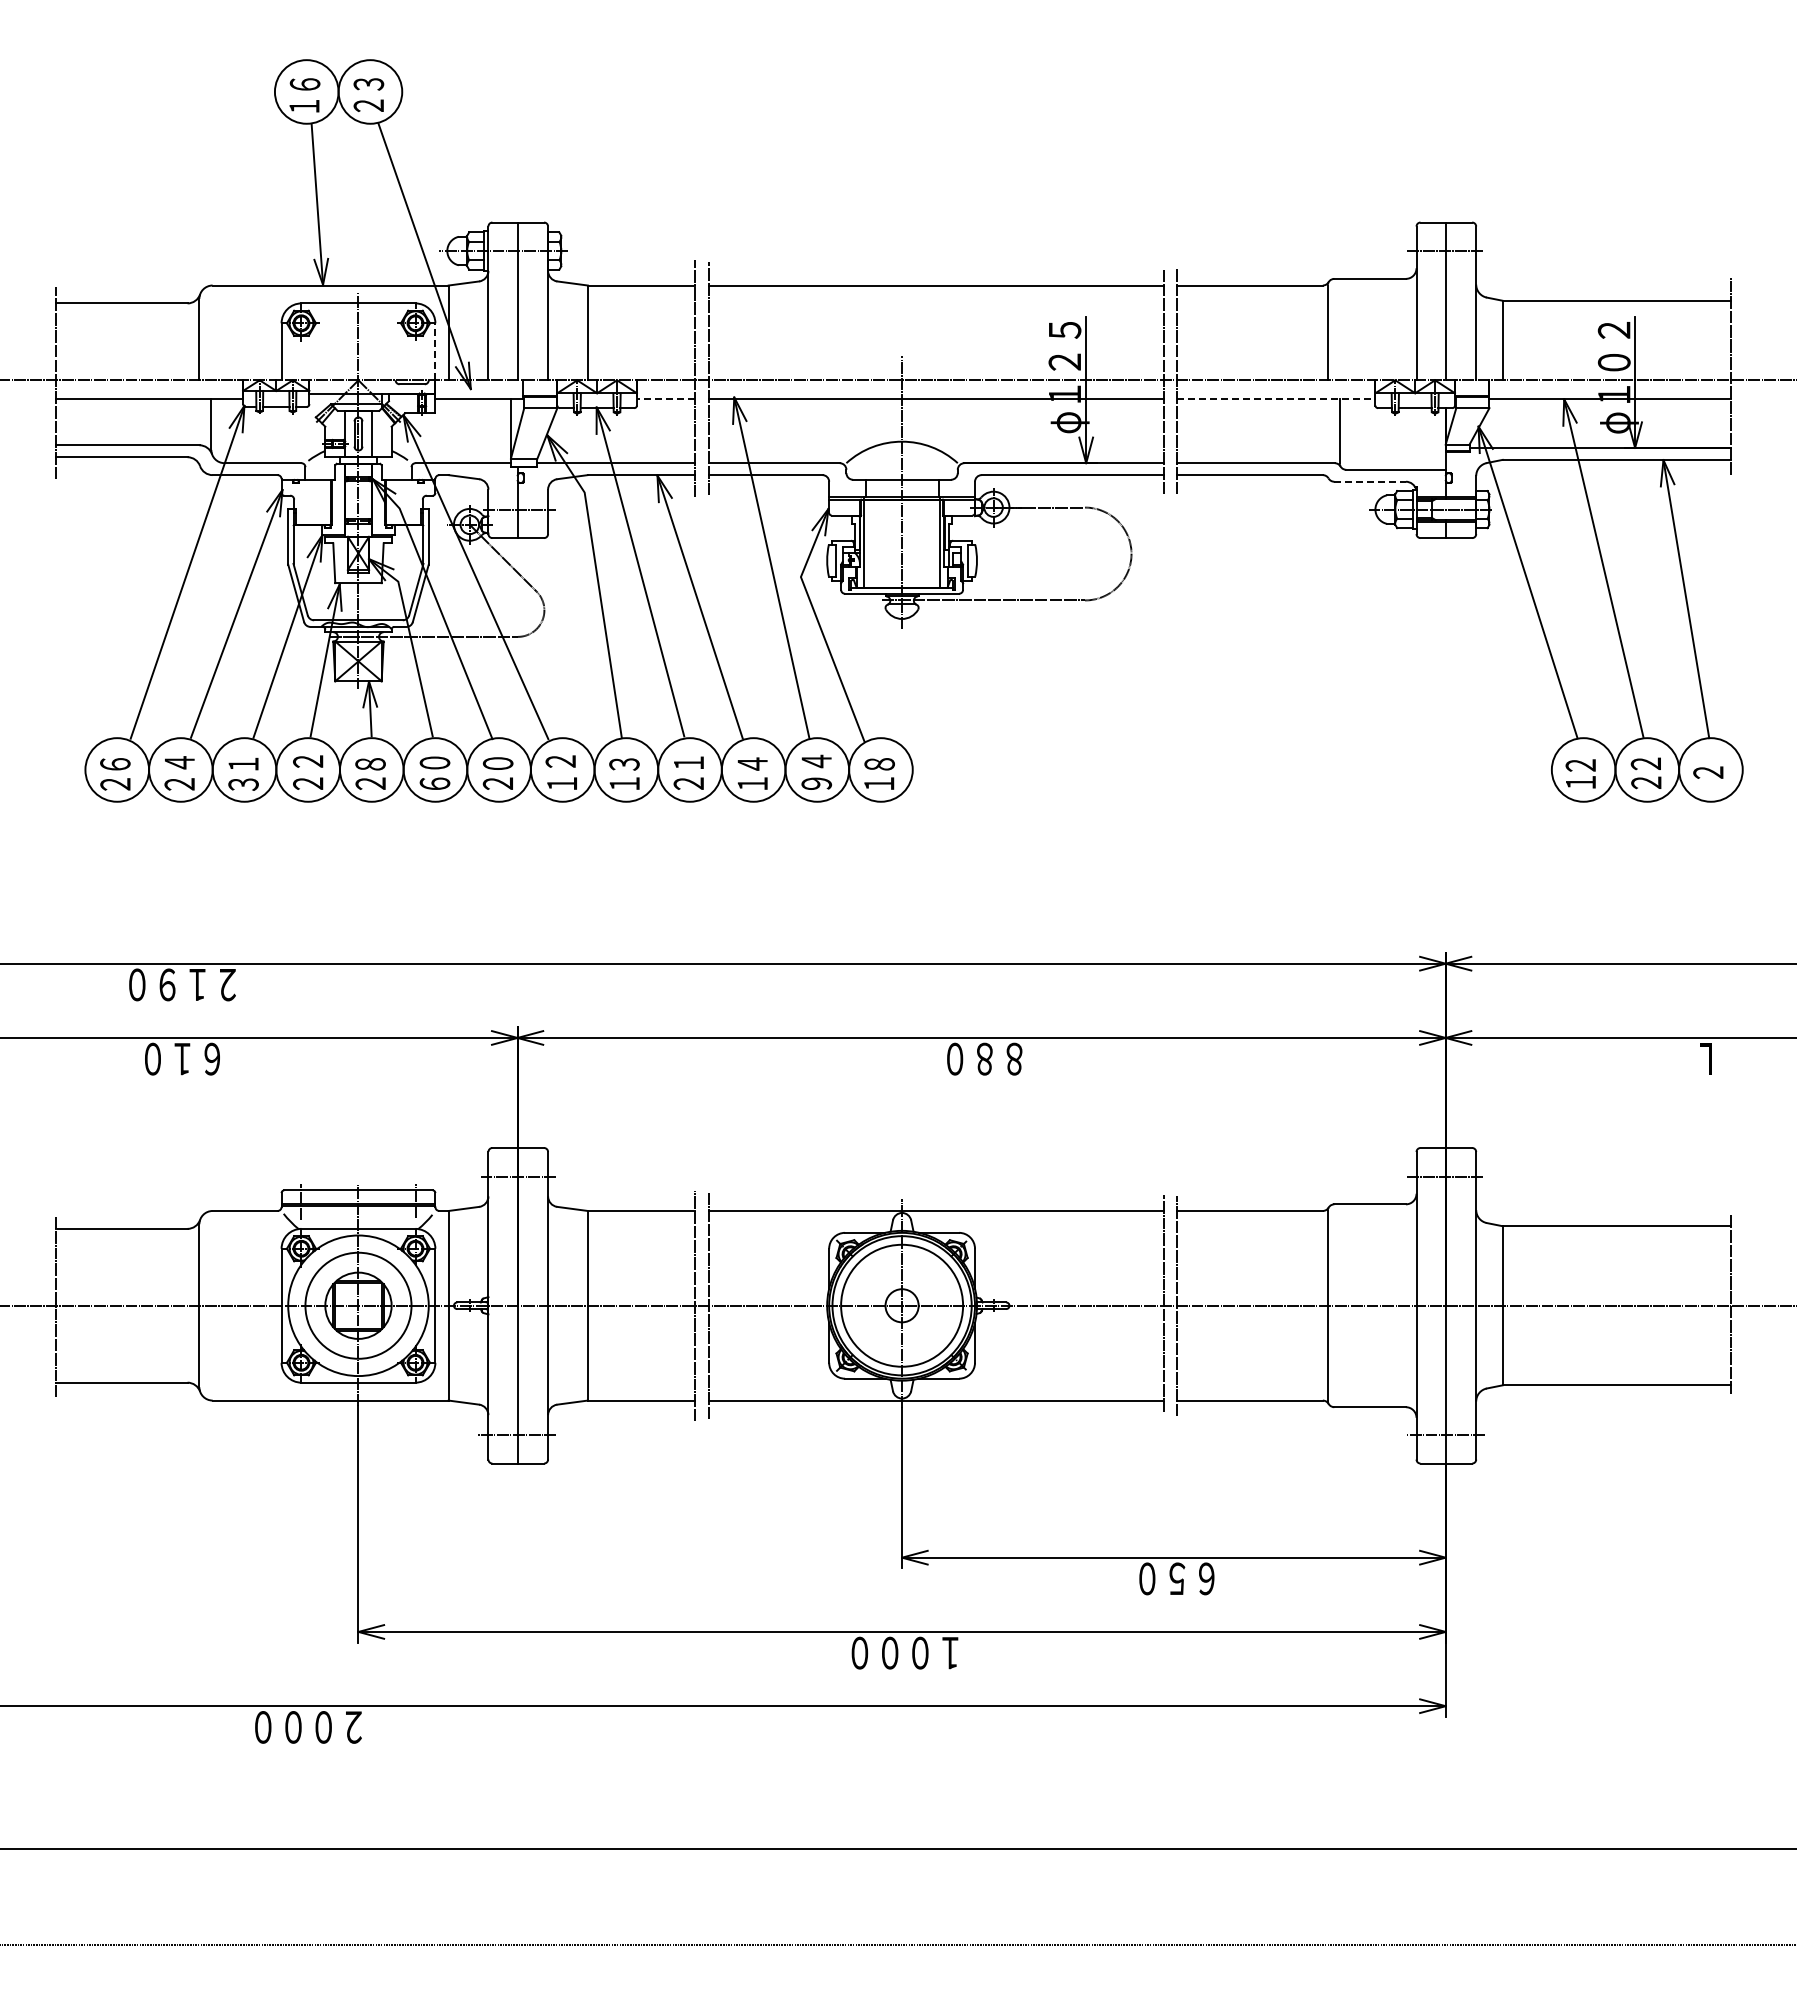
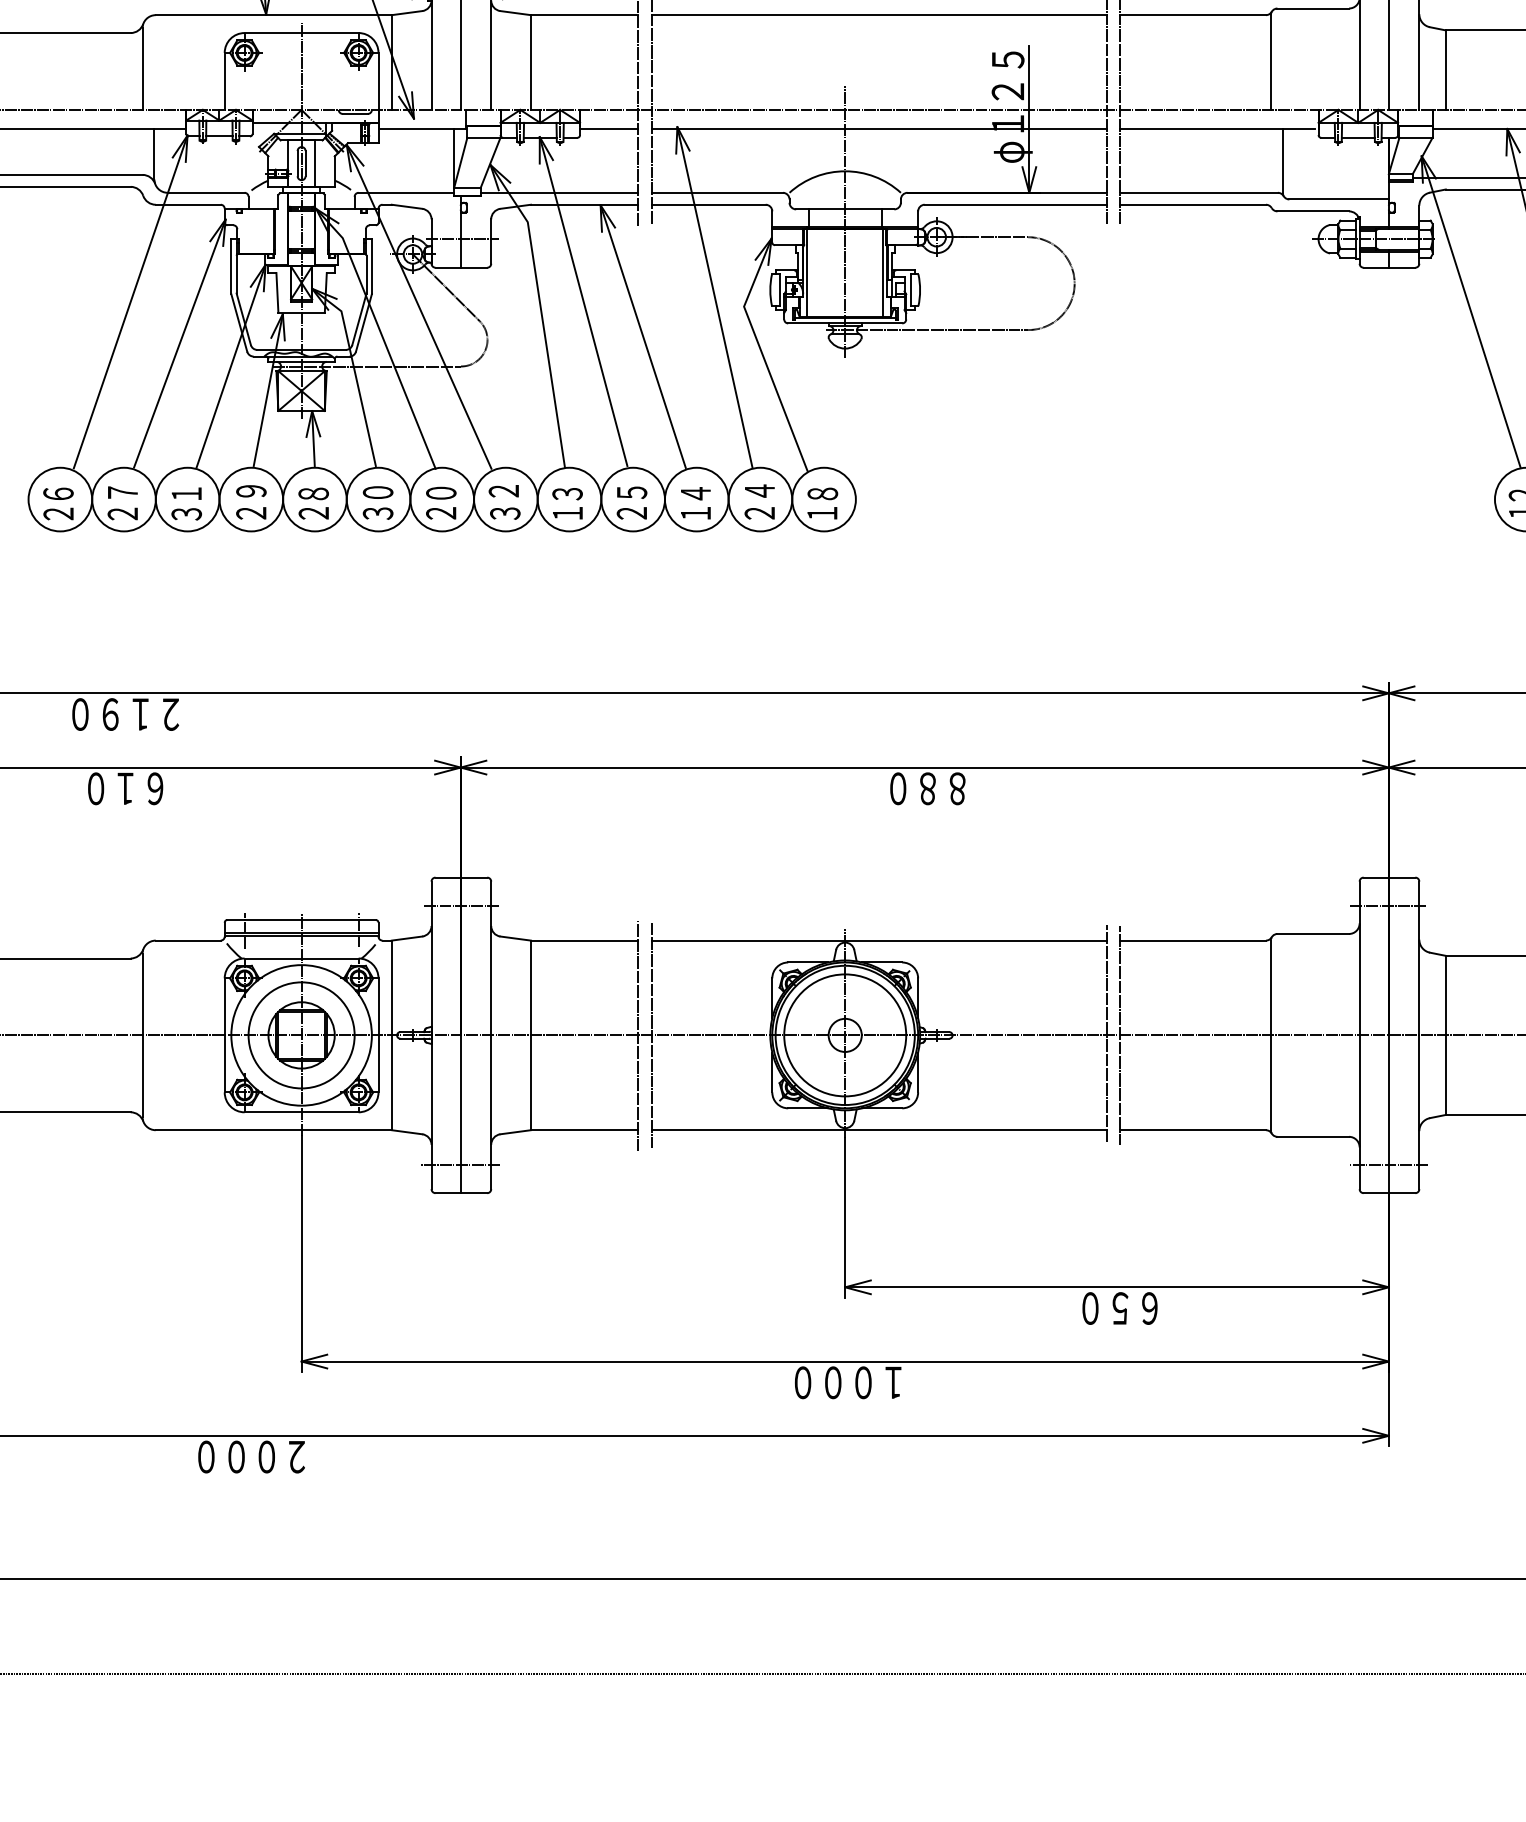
line: (435, 351) -> (378, 81), dashed -> solid
line: (665, 398) -> (608, 128), dashed -> solid
line: (1273, 398) -> (1216, 128), dashed -> solid
line: (1370, 481) -> (1313, 211), dashed -> solid
text: (308, 761) -> (251, 491), ２ -> ９
text: (179, 762) -> (122, 492), ４ -> ７
text: (689, 762) -> (632, 492), １ -> ５
text: (434, 783) -> (377, 513), ６ -> ３
text: (561, 783) -> (504, 513), １ -> ３
text: (816, 783) -> (759, 513), ９ -> ２

